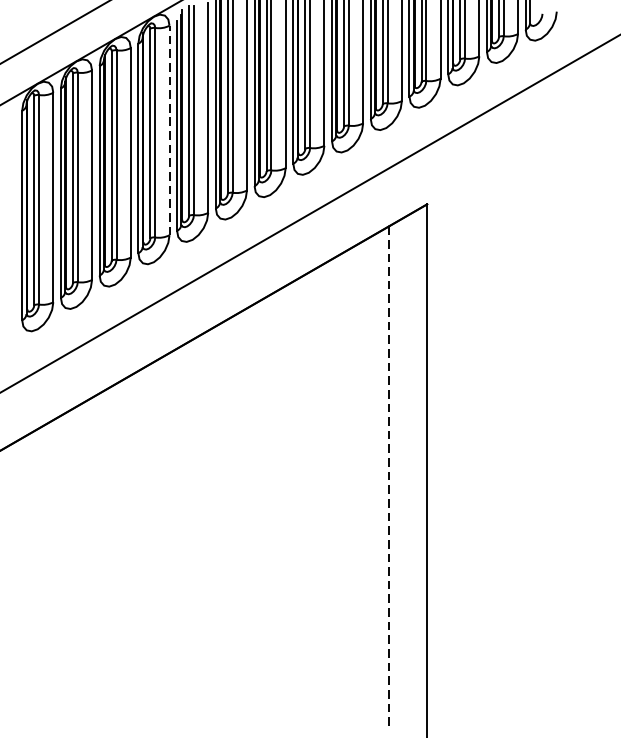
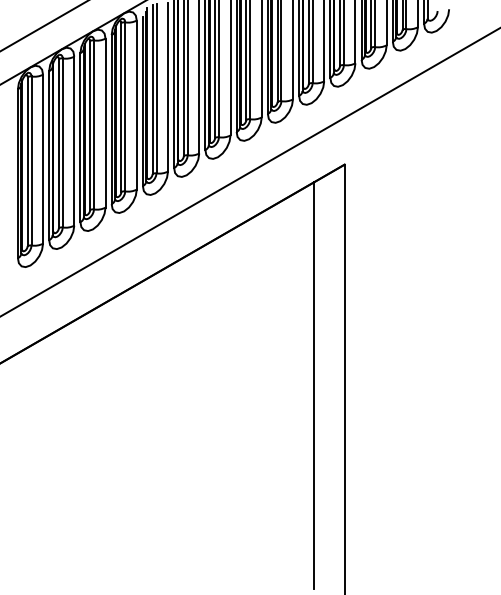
line: (169, 130) -> (136, 105), dashed -> solid
line: (389, 478) -> (314, 385), dashed -> solid

